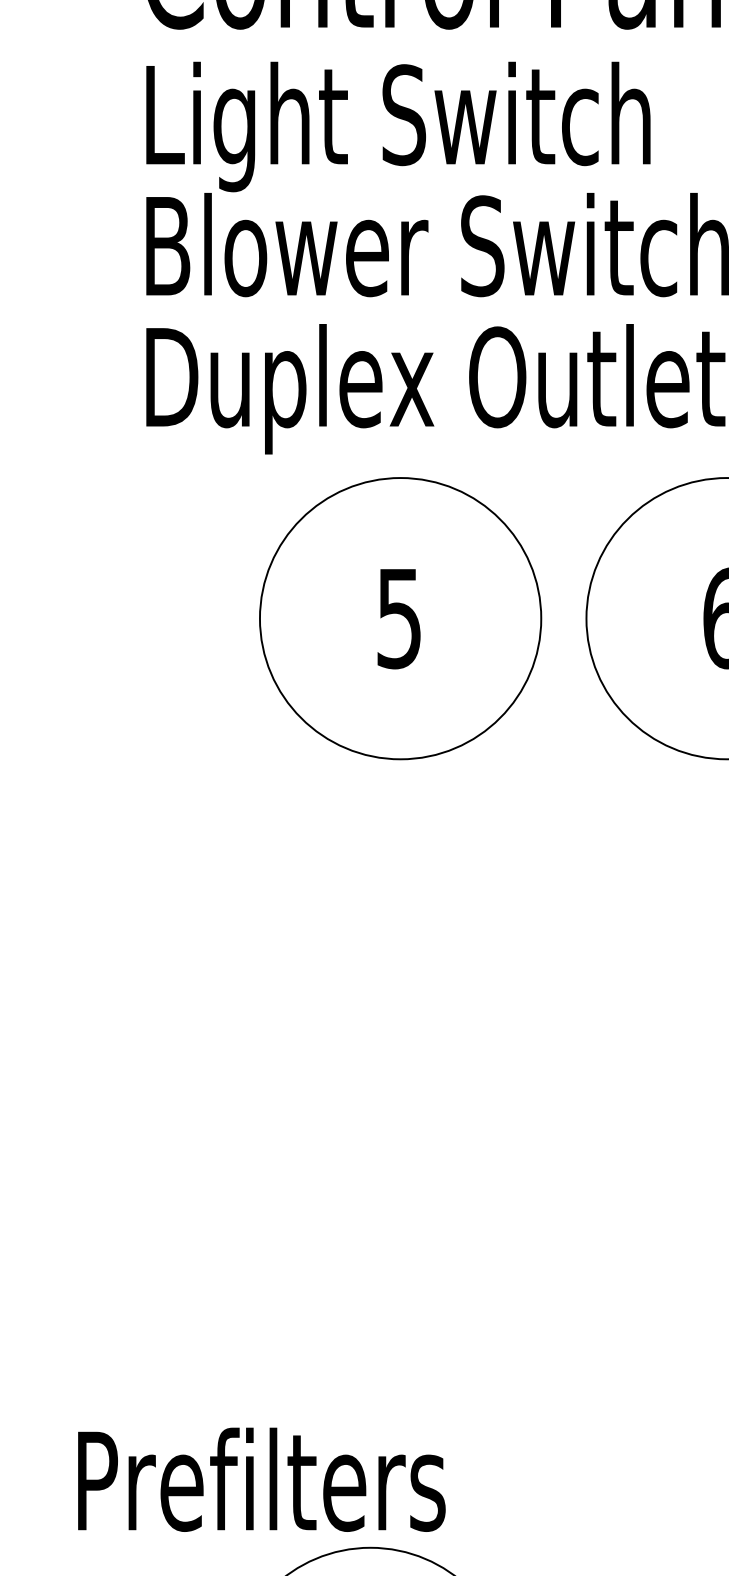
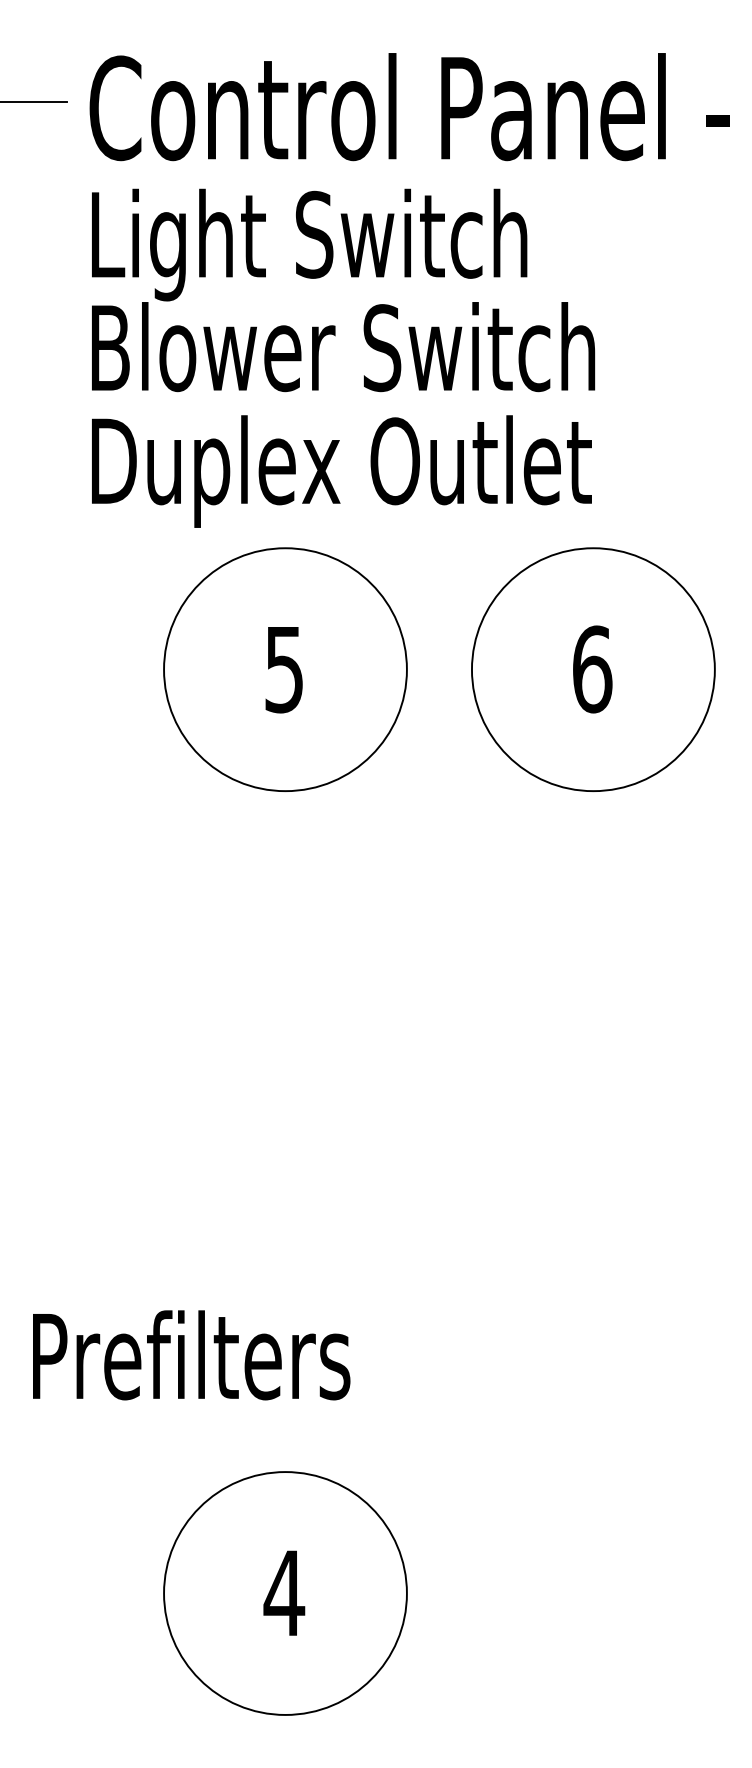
part: (400, 618) -> (285, 669), moved
text: (261, 1479) -> (191, 1355), moved

